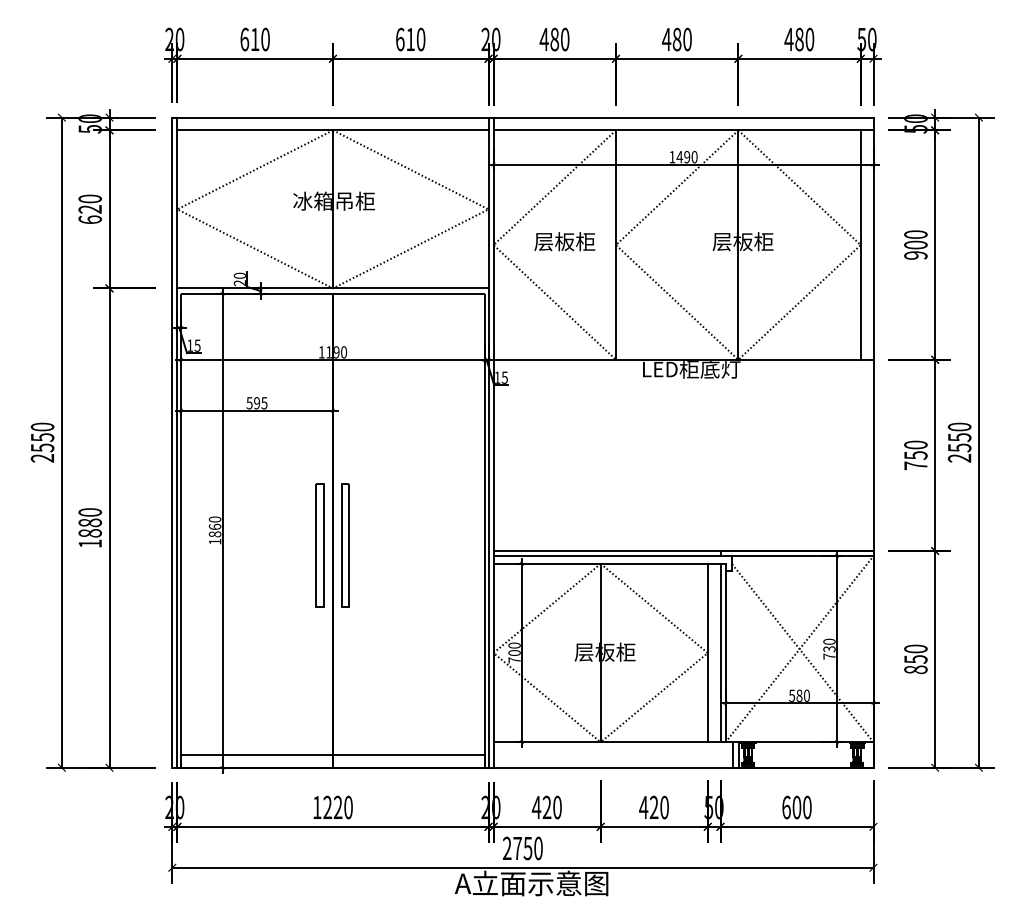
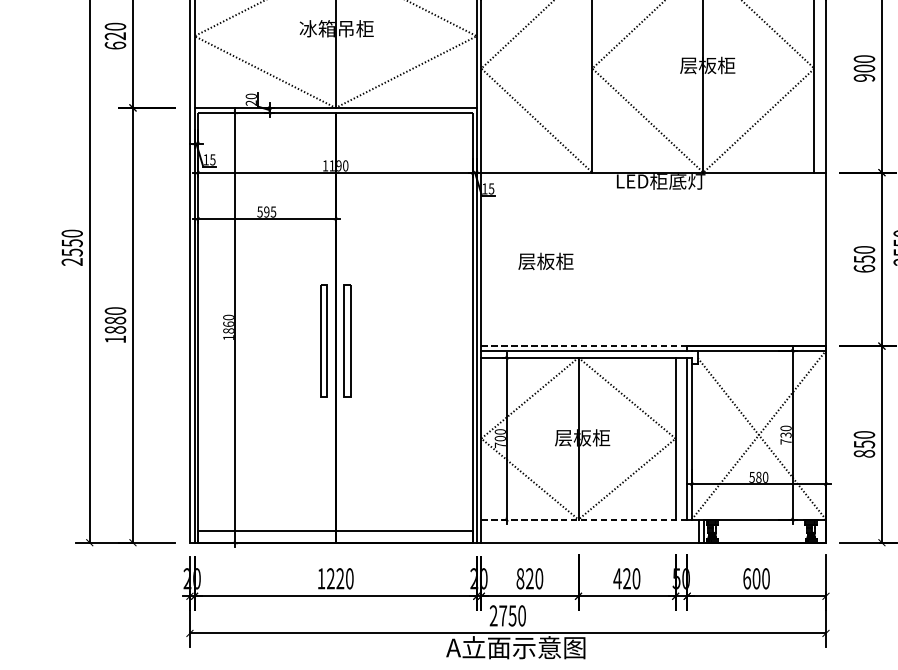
text: (564, 241) -> (545, 261), moved
text: (915, 465) -> (864, 268), 750 -> 650
line: (606, 551) -> (583, 346), solid -> dashed
line: (606, 742) -> (583, 519), solid -> dashed
text: (536, 807) -> (520, 578), 420 -> 820

